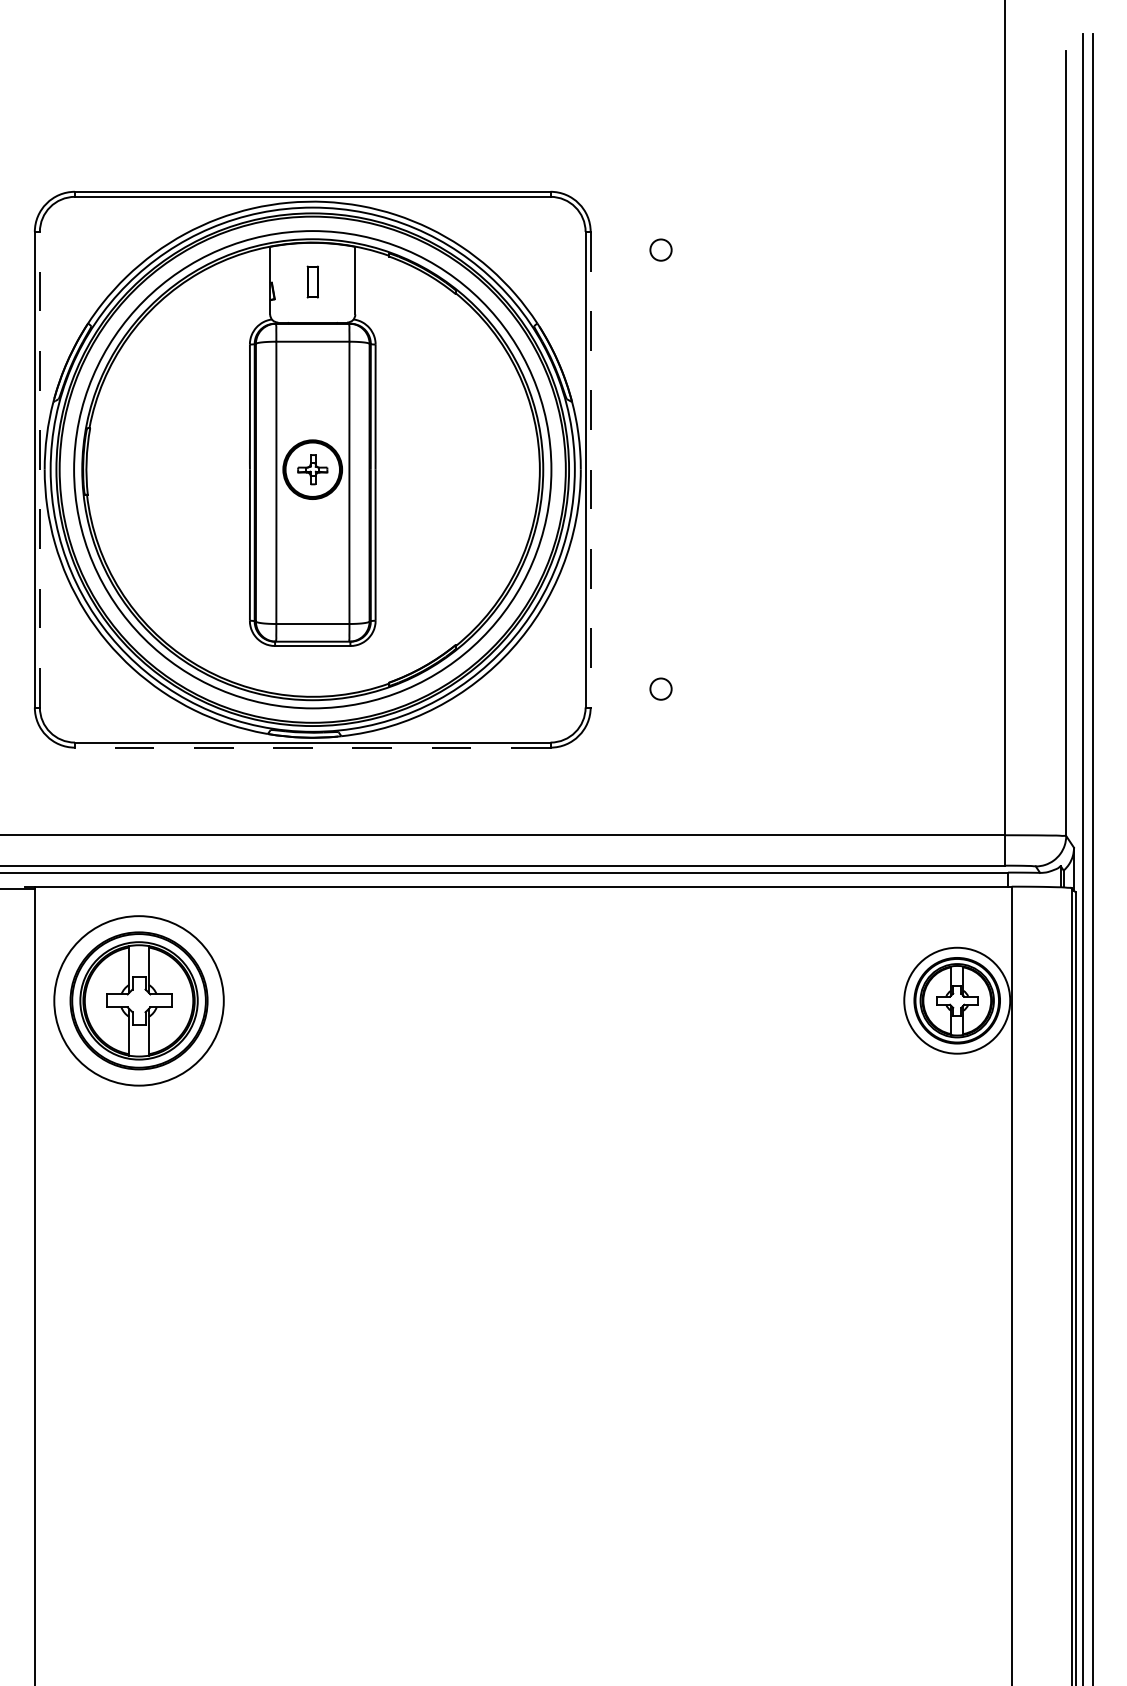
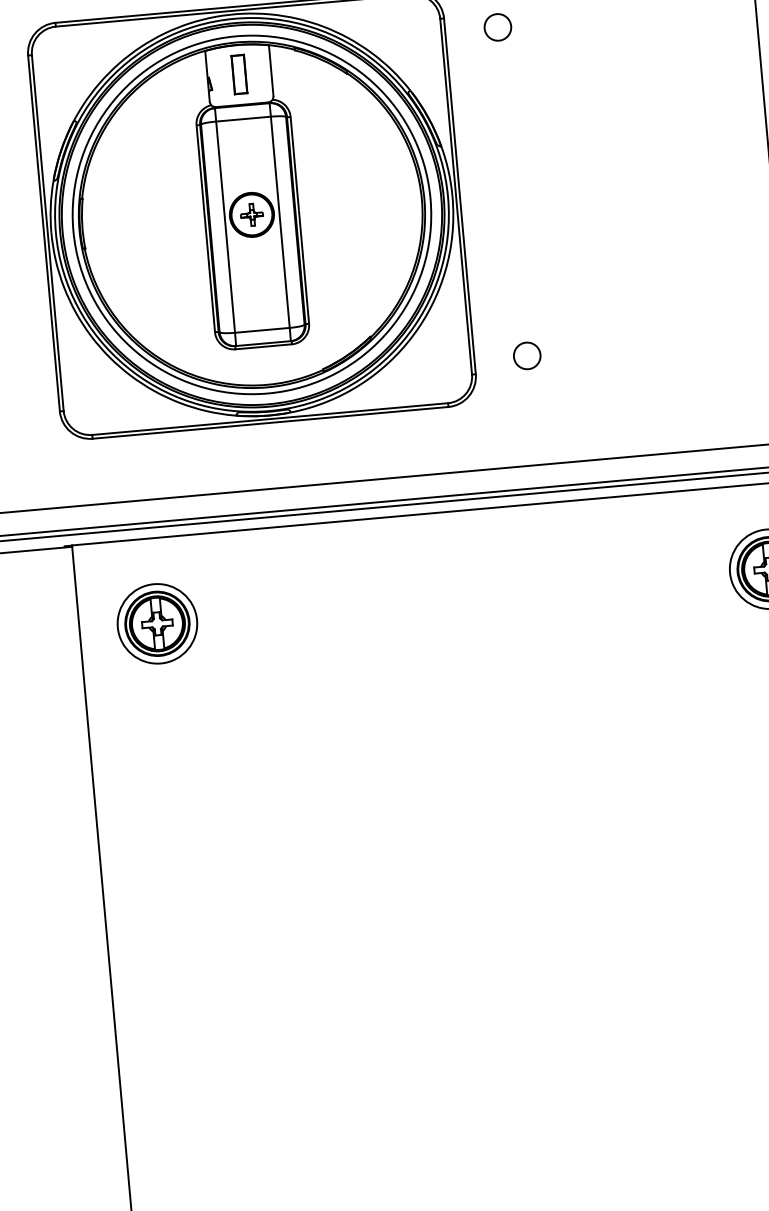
circle: (660, 249) -> (497, 26), size x1.67
part: (312, 281) -> (239, 74), size x1.67
line: (39, 469) -> (47, 233), dashed -> solid
line: (590, 469) -> (459, 196), dashed -> solid
circle: (660, 688) -> (526, 355), size x1.67
line: (312, 747) -> (270, 422), dashed -> solid
part: (138, 1000) -> (157, 623), size x0.62

